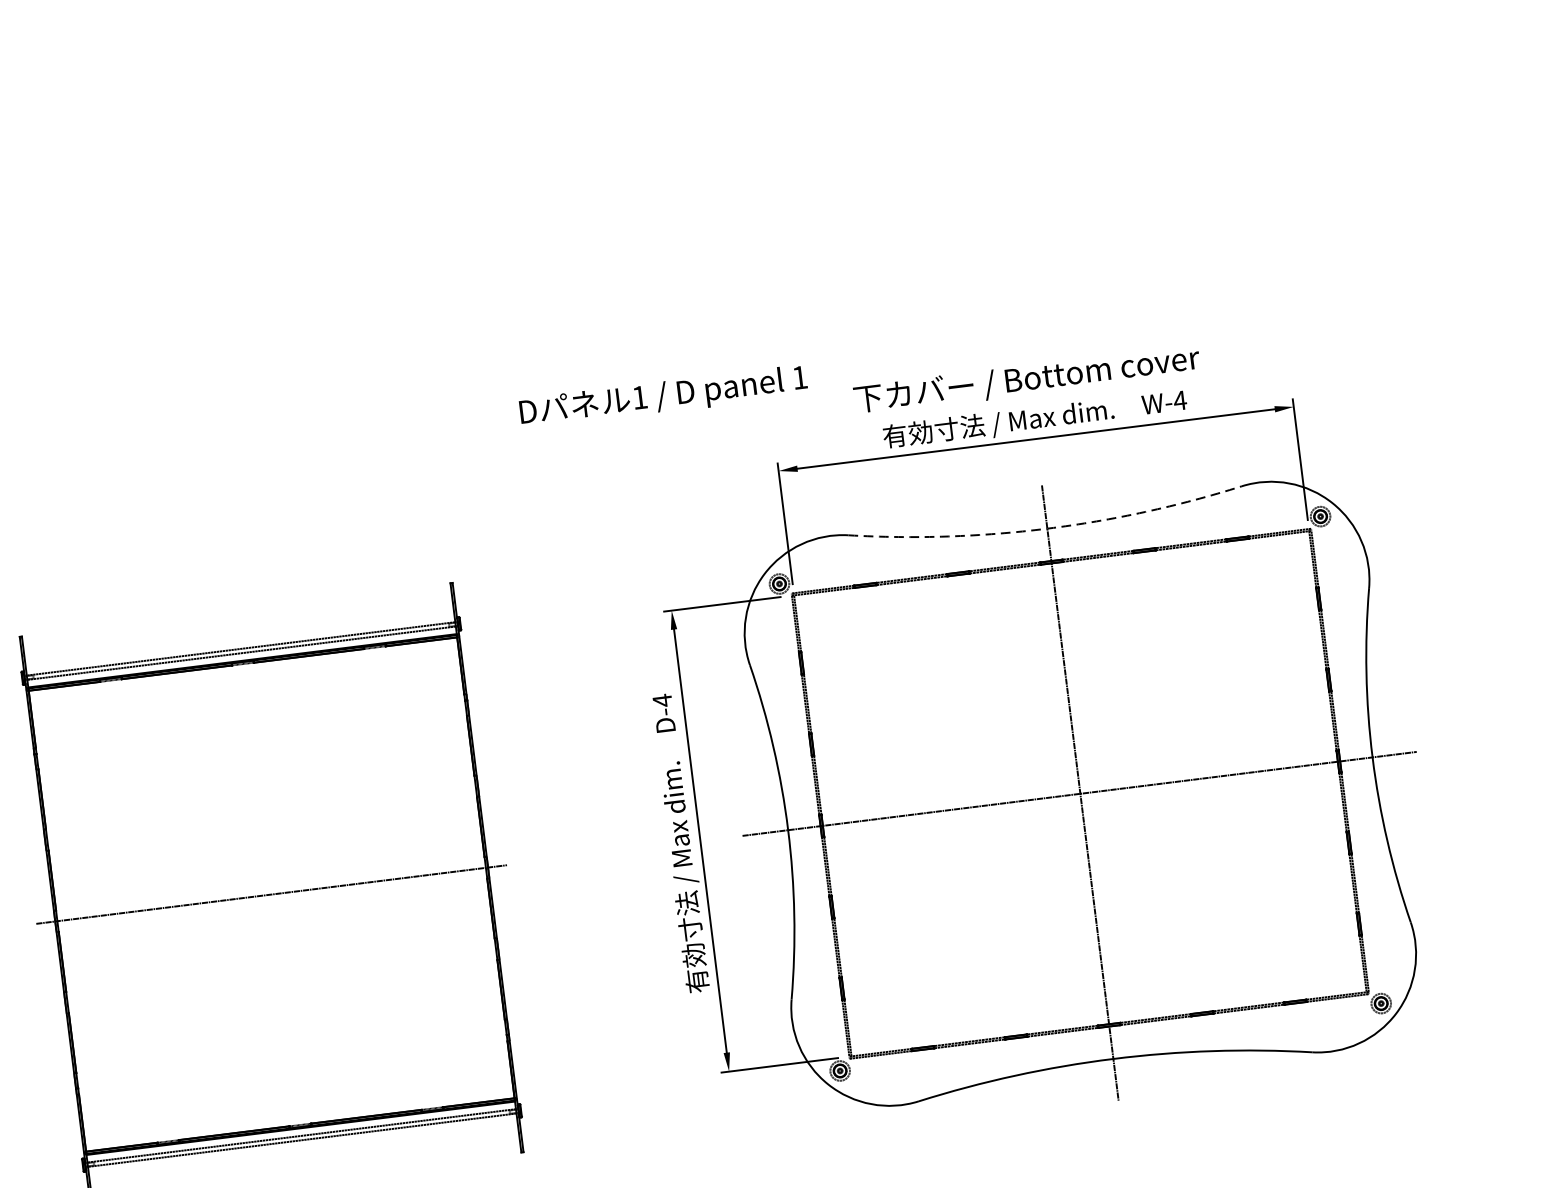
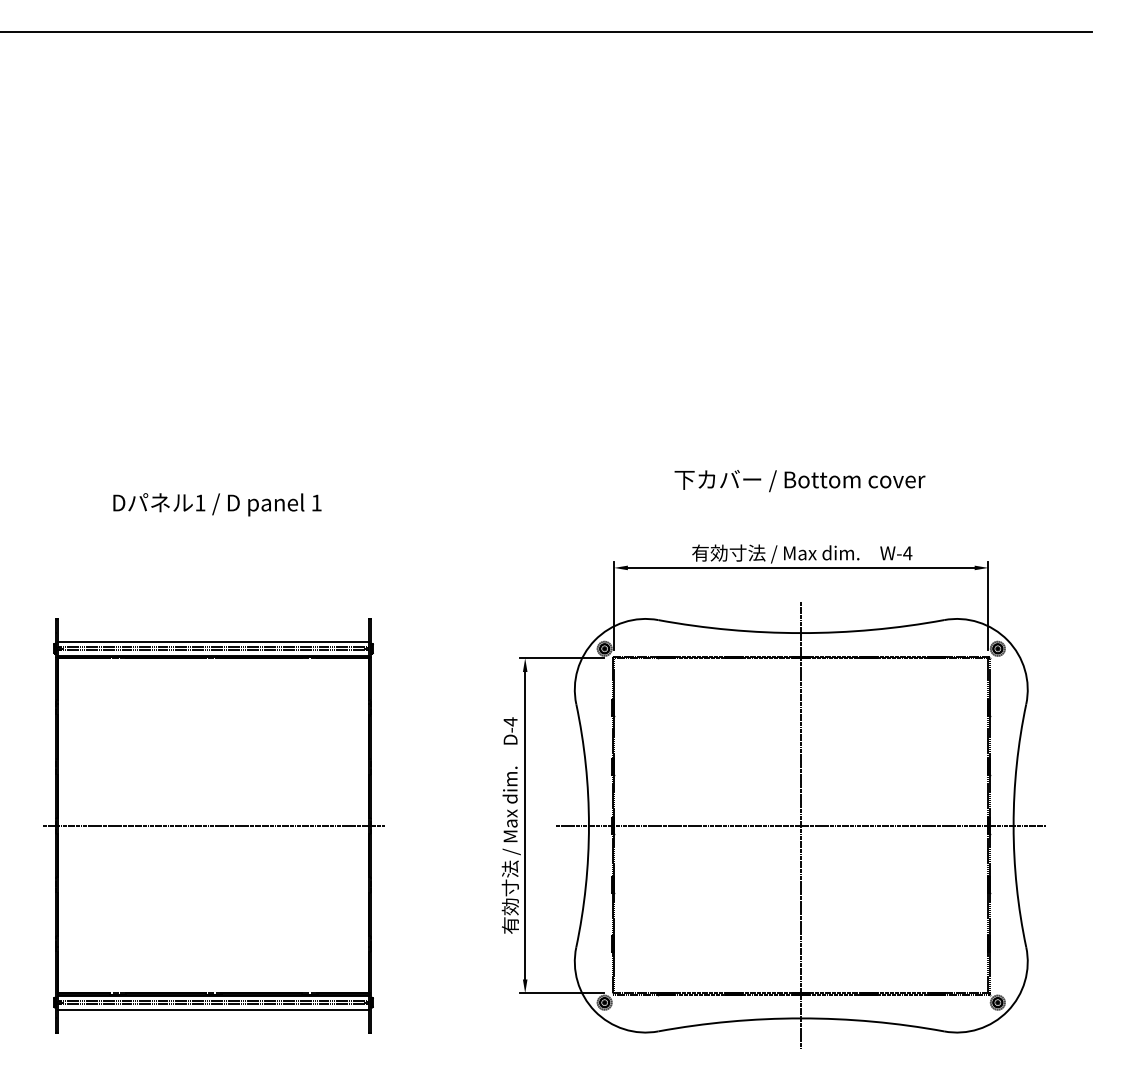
text: (1026, 380) -> (799, 481), moved
text: (663, 396) -> (217, 504), moved
arc: (1047, 529) -> (801, 633), dashed -> solid
line: (239, 640) -> (213, 641), added
line: (302, 1147) -> (213, 1009), added

